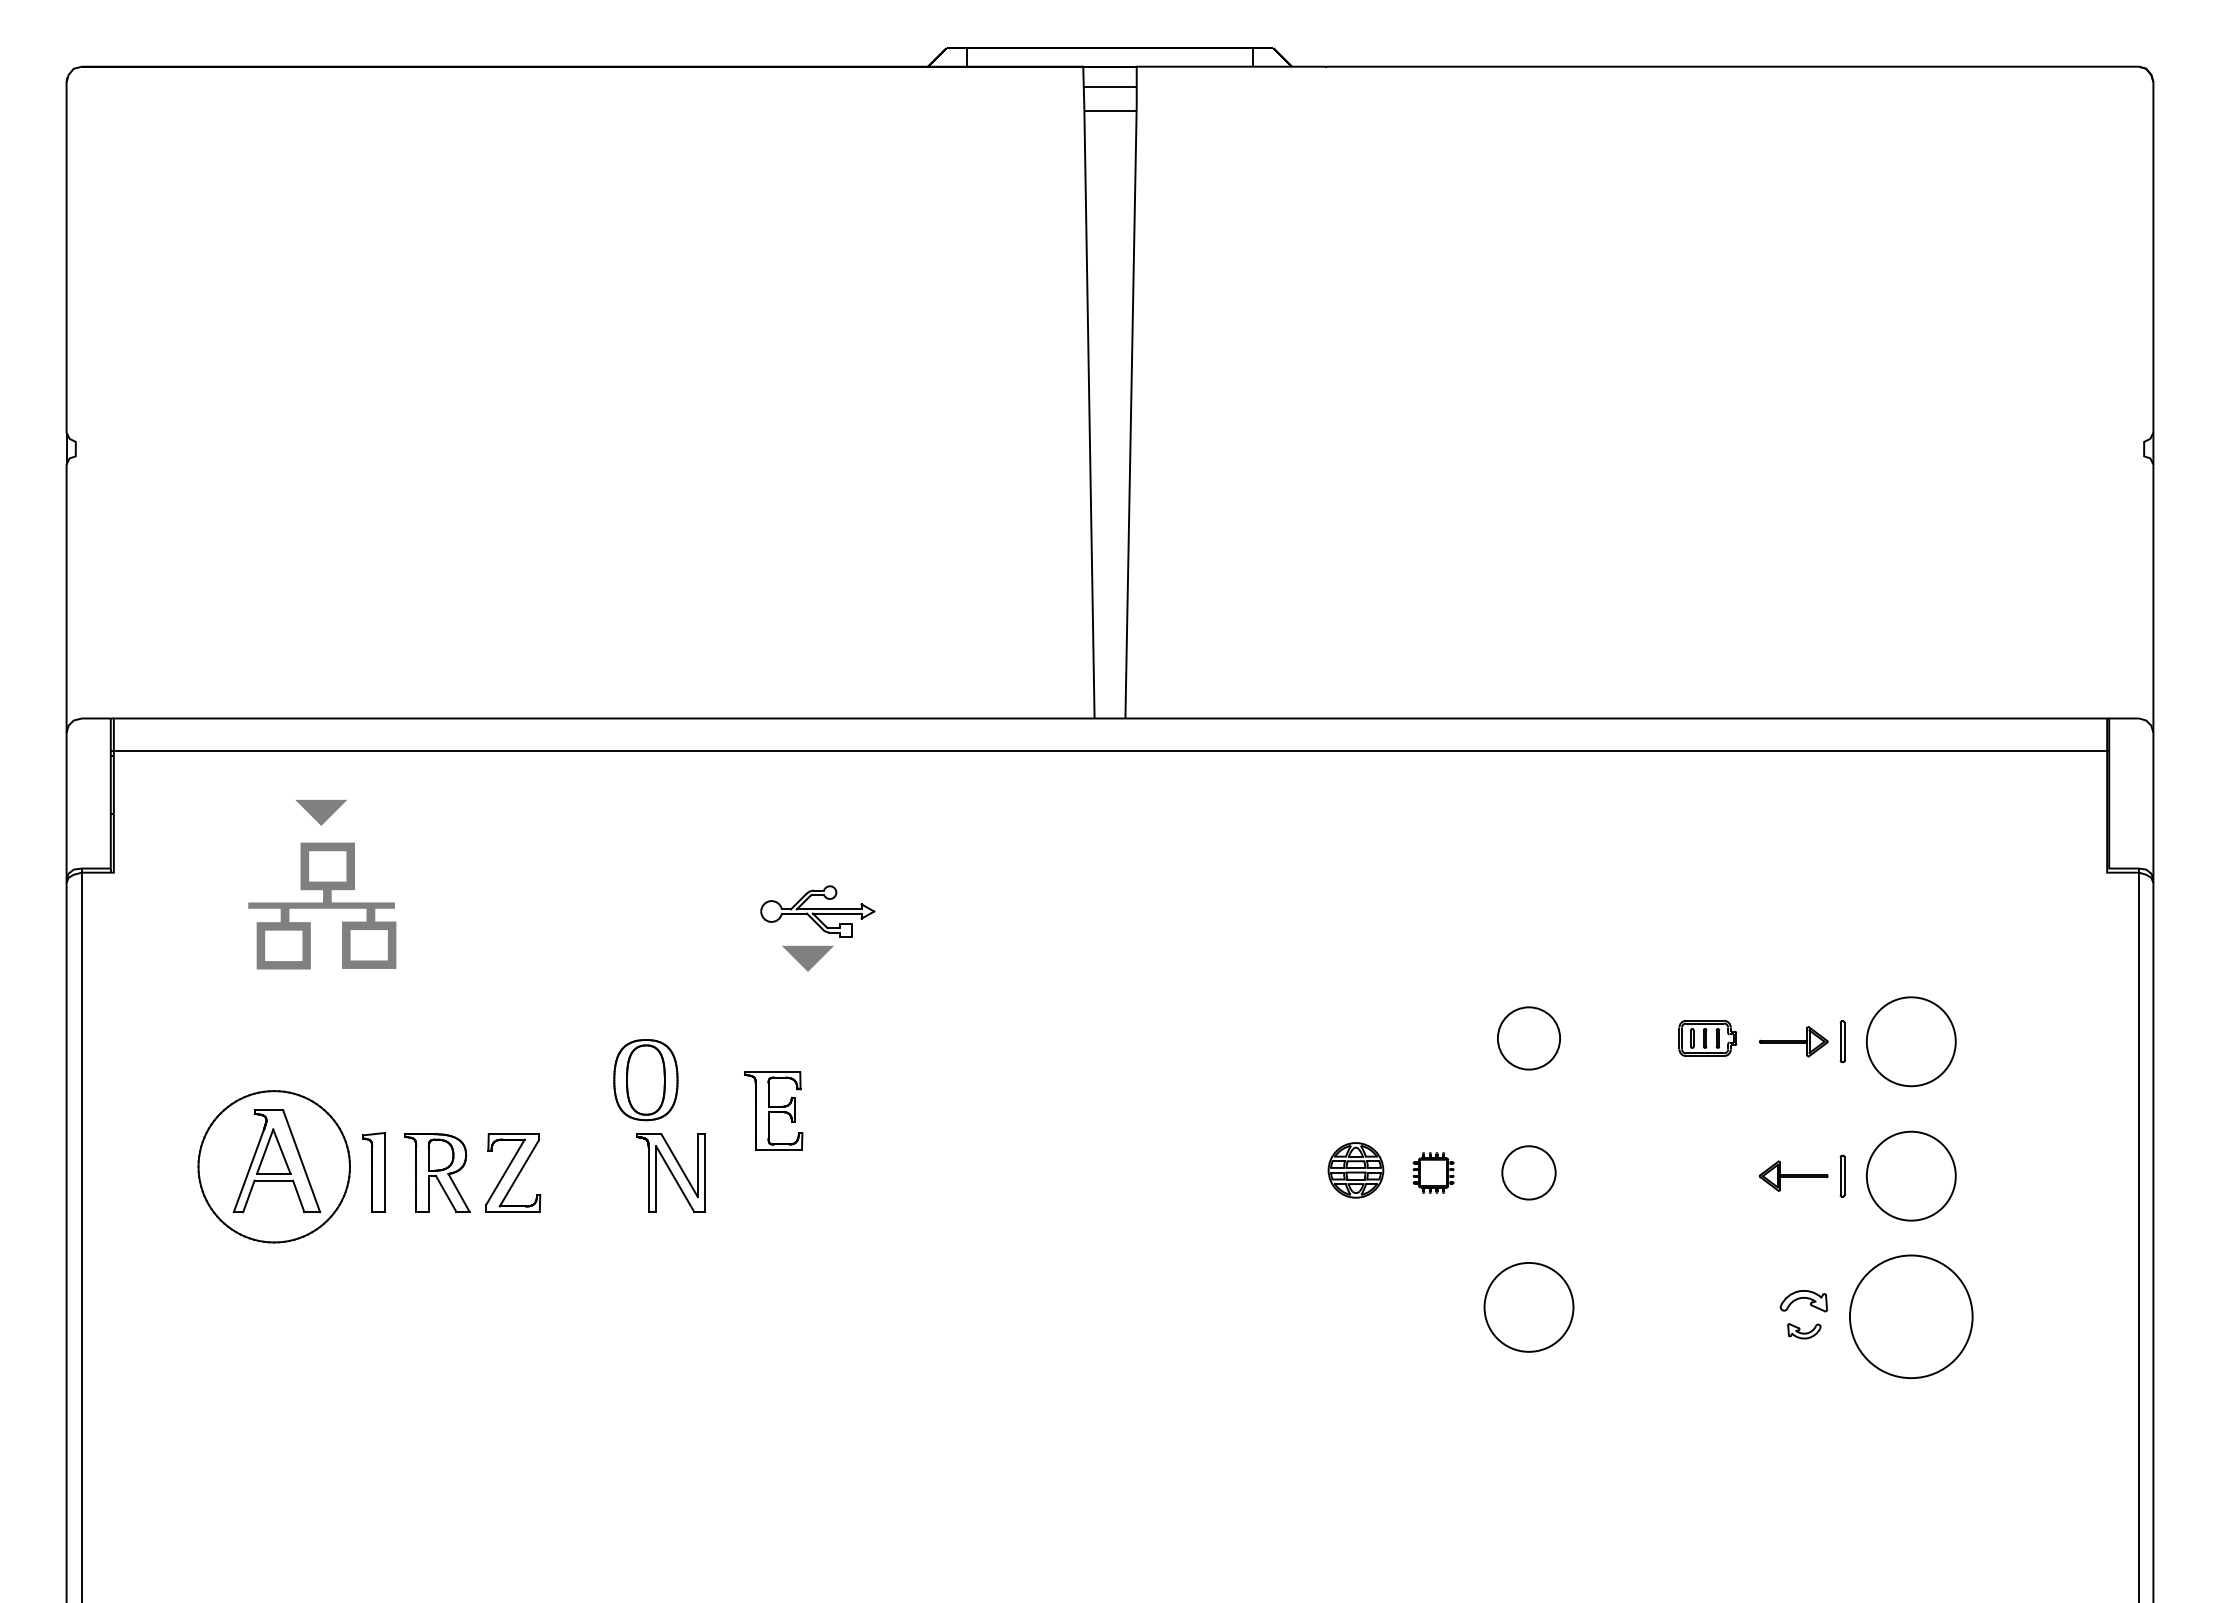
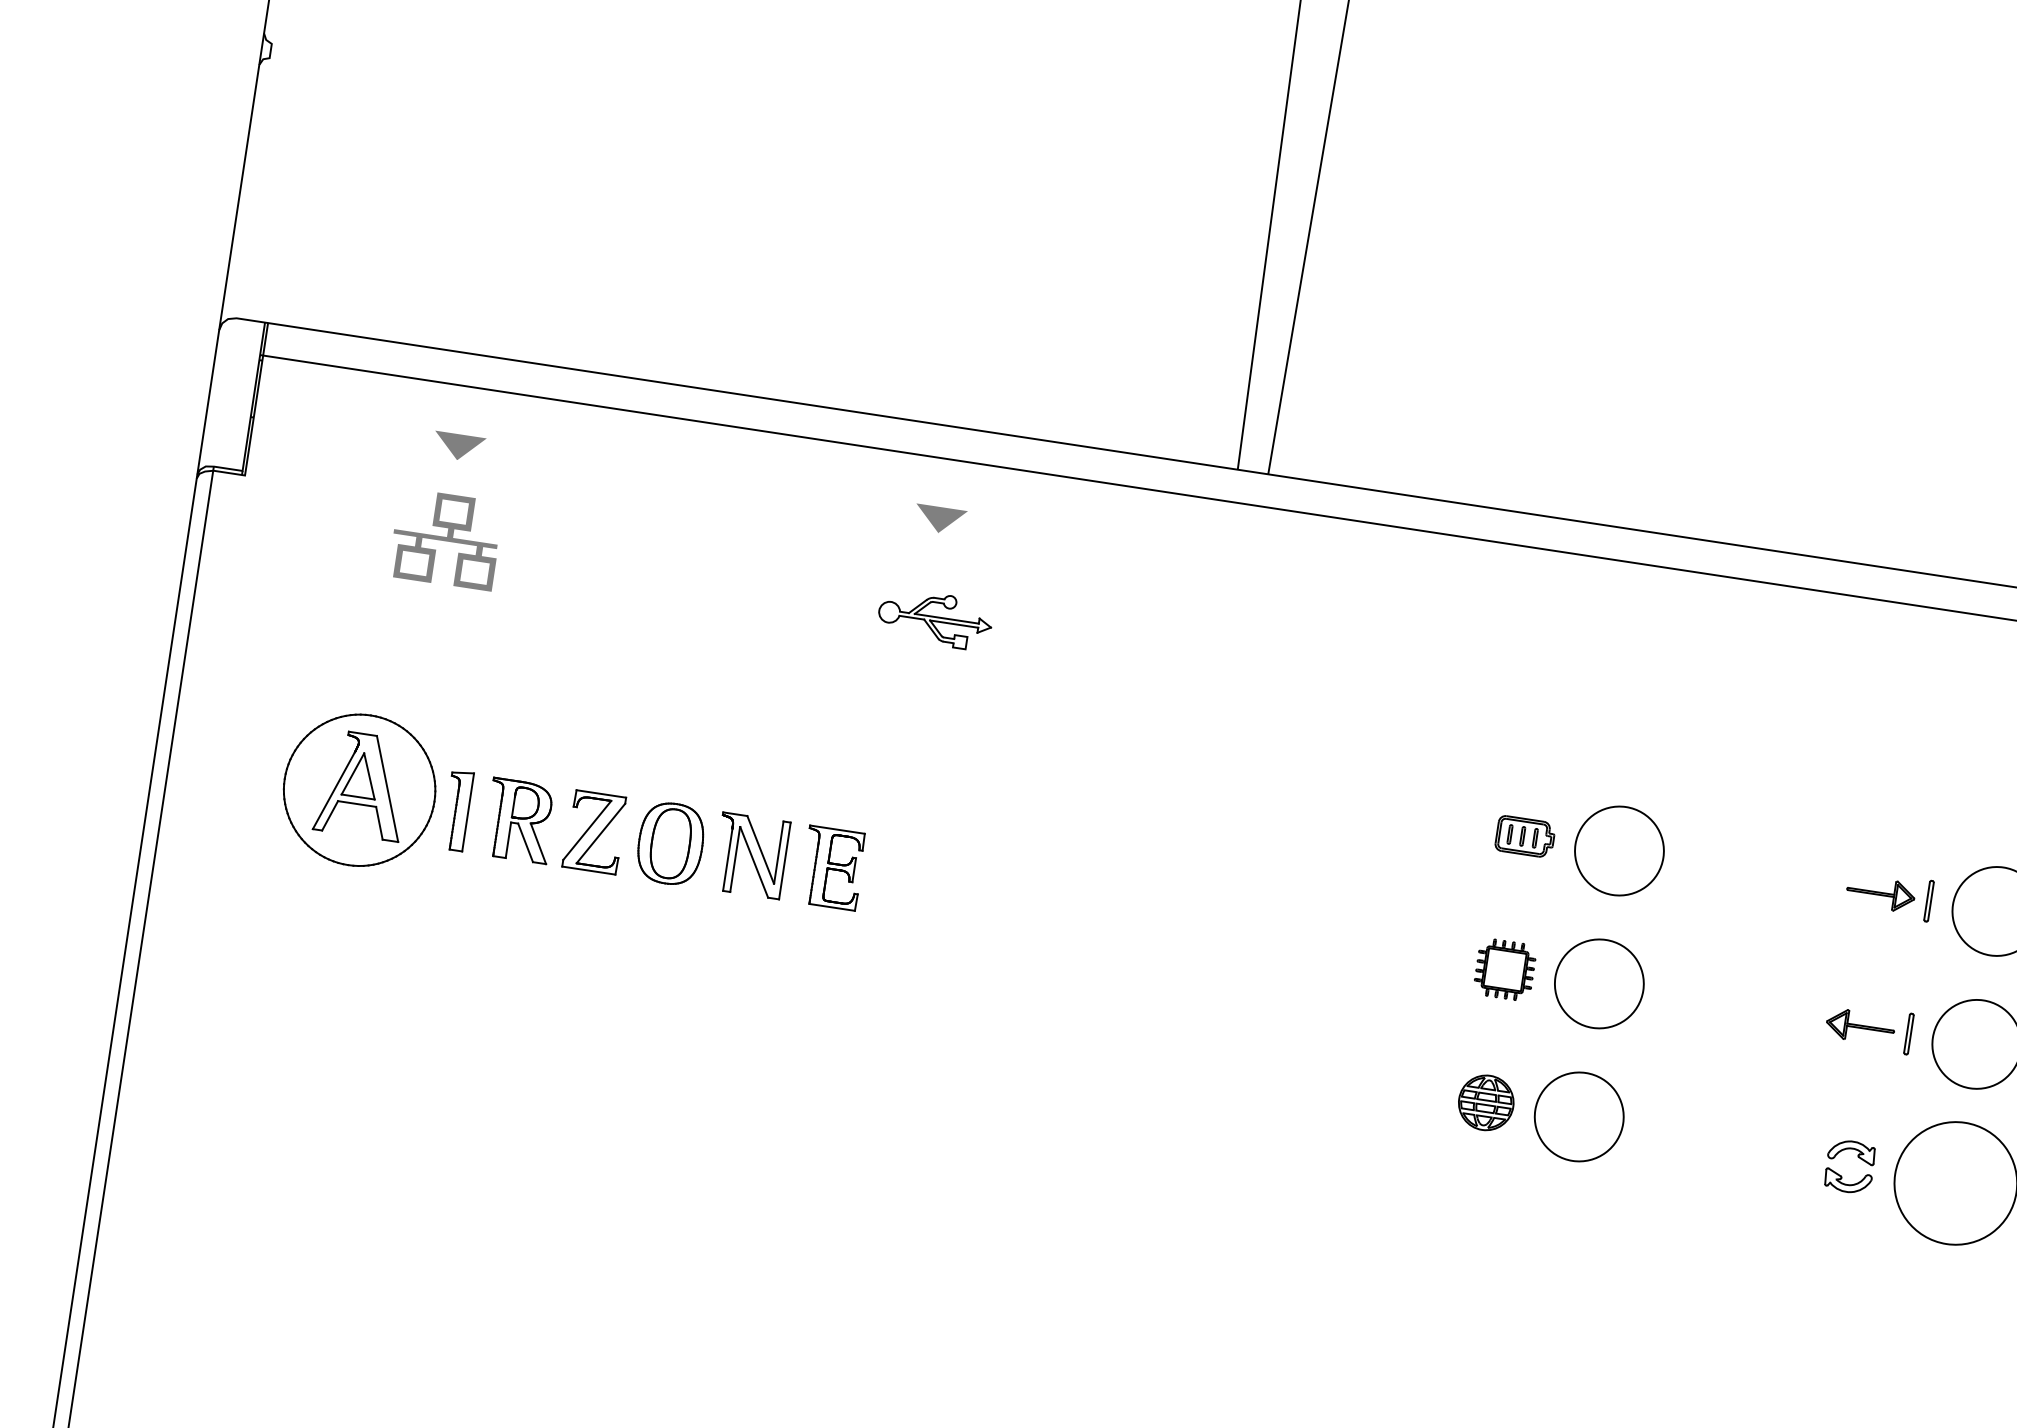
part: (321, 905) -> (445, 539), size x0.71
part: (807, 958) -> (939, 519), moved
part: (1528, 1038) -> (1618, 851), size x1.43
part: (1707, 1038) -> (1525, 836), moved
part: (645, 1080) -> (670, 844), moved
part: (773, 1110) -> (832, 867), moved
part: (1355, 1170) -> (1485, 1102), moved
part: (1433, 1172) -> (1504, 969), size x1.43
part: (1528, 1172) -> (1598, 983), size x1.67
part: (1804, 1331) -> (1848, 1181), size x1.43

